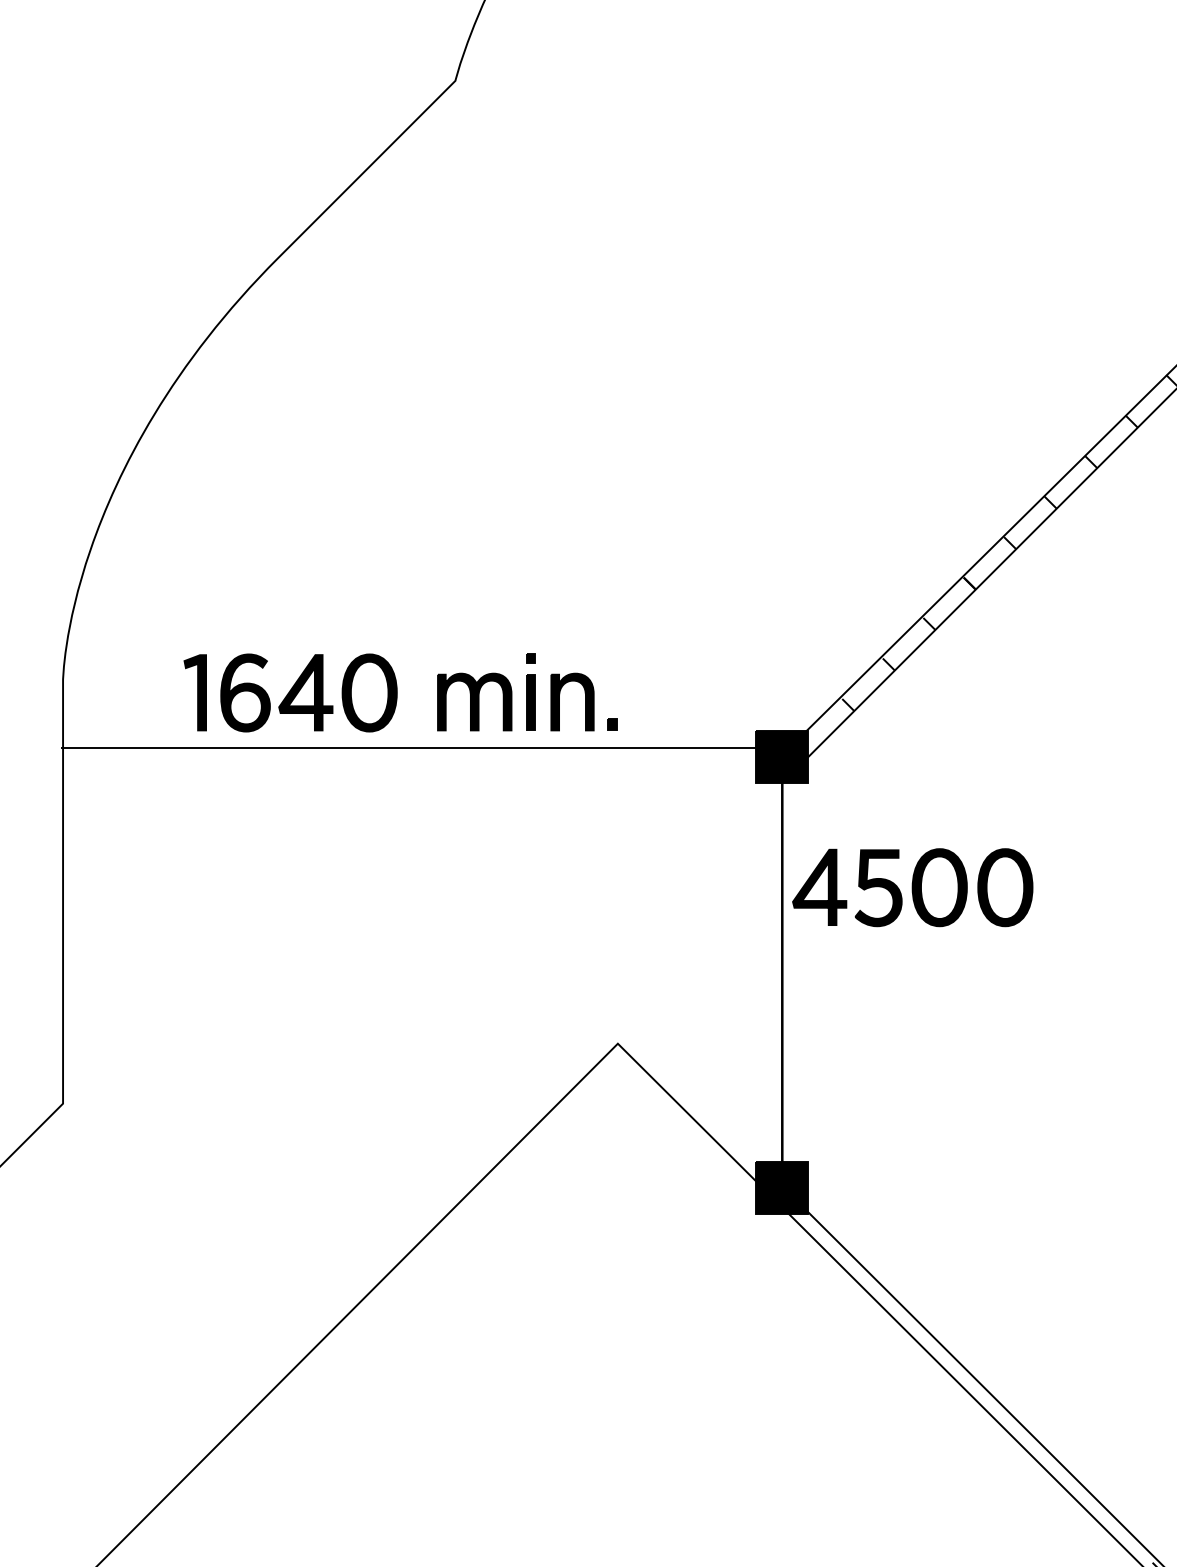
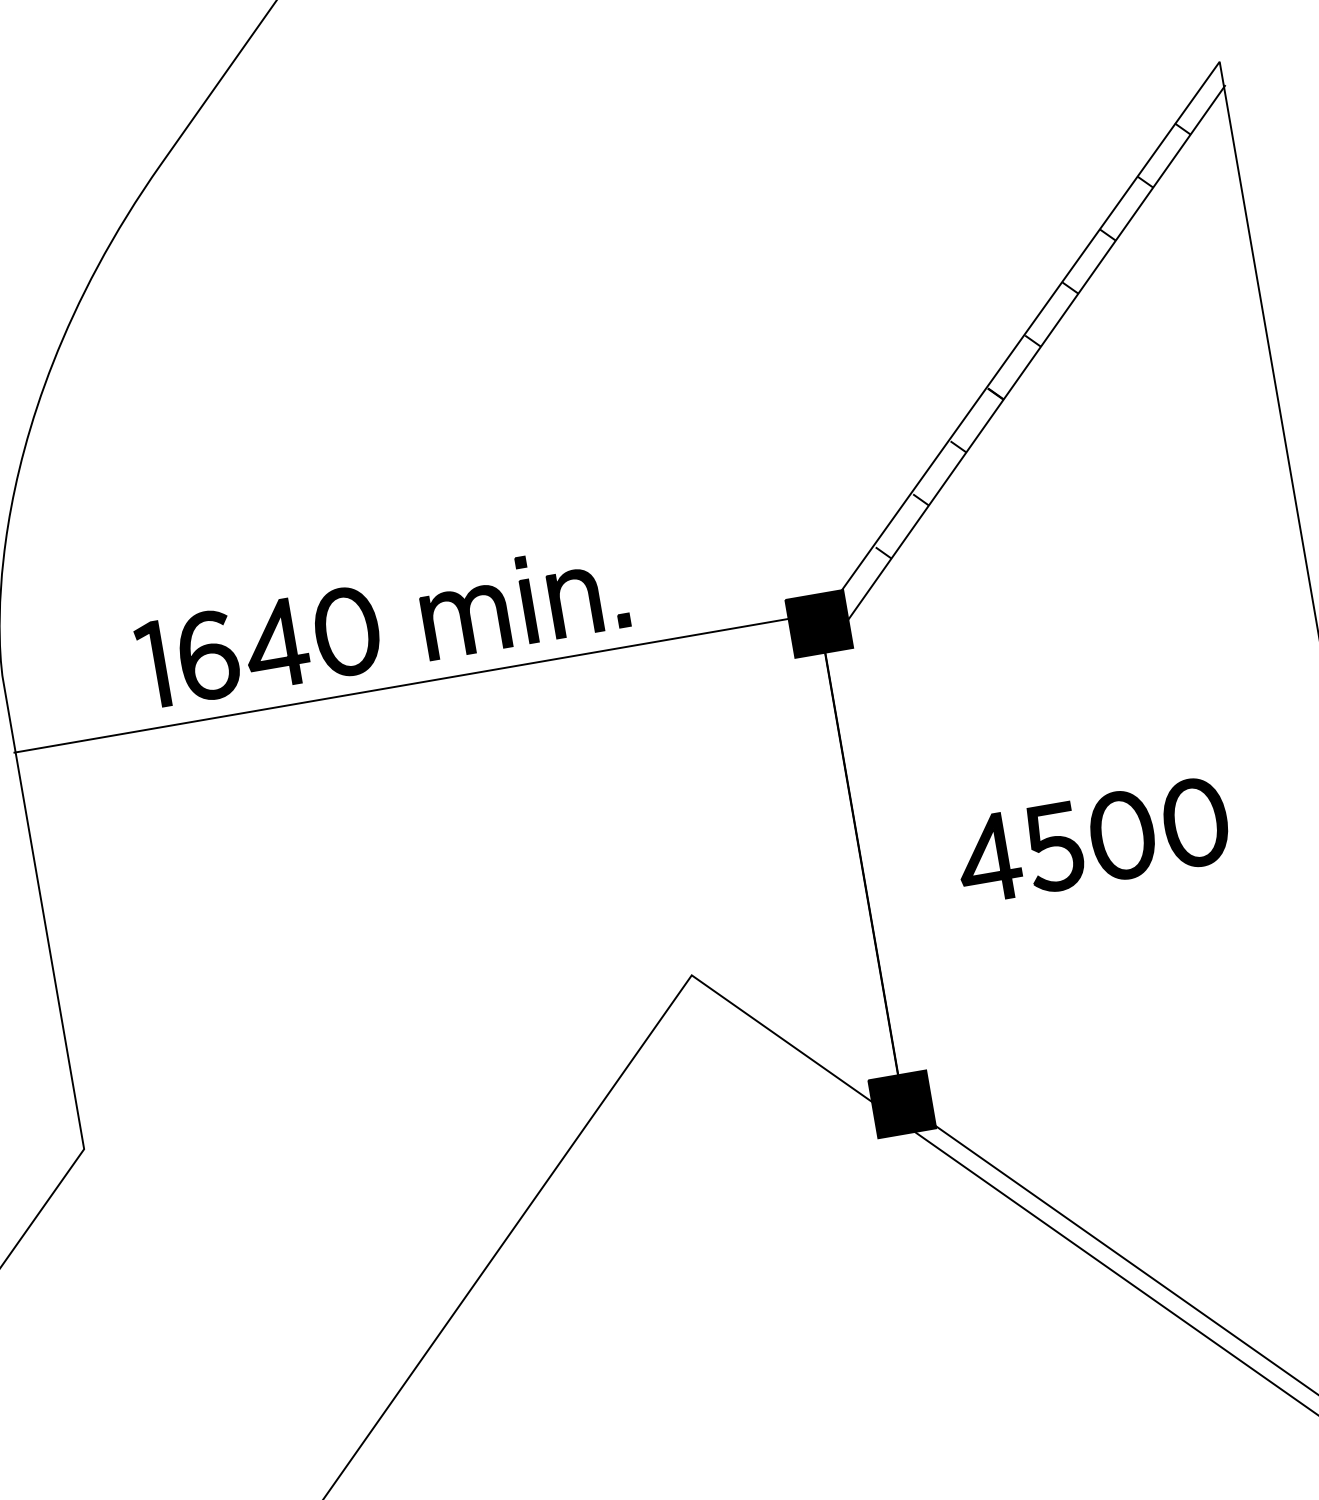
part: (912, 887) -> (1092, 840), moved

